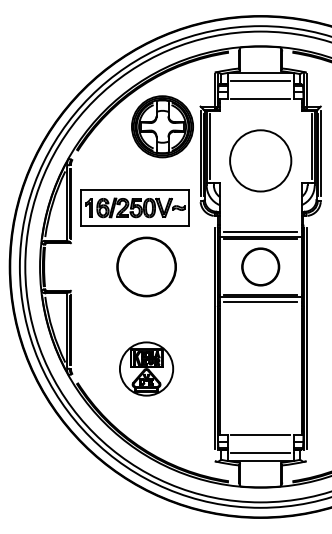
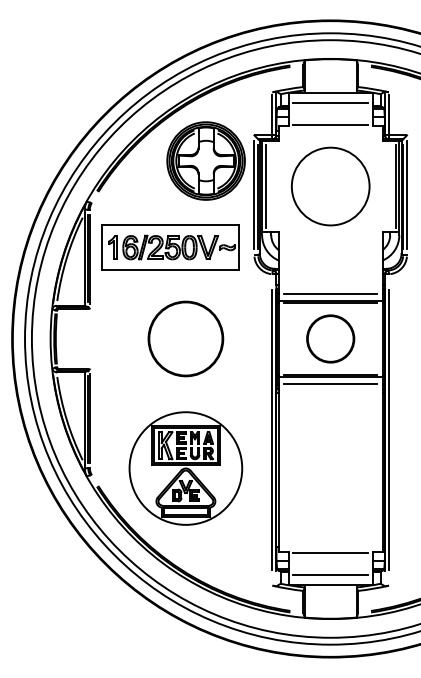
circle: (260, 160) -> (330, 186), moved
part: (134, 207) -> (170, 246), moved
part: (146, 368) -> (185, 467), size x1.67

